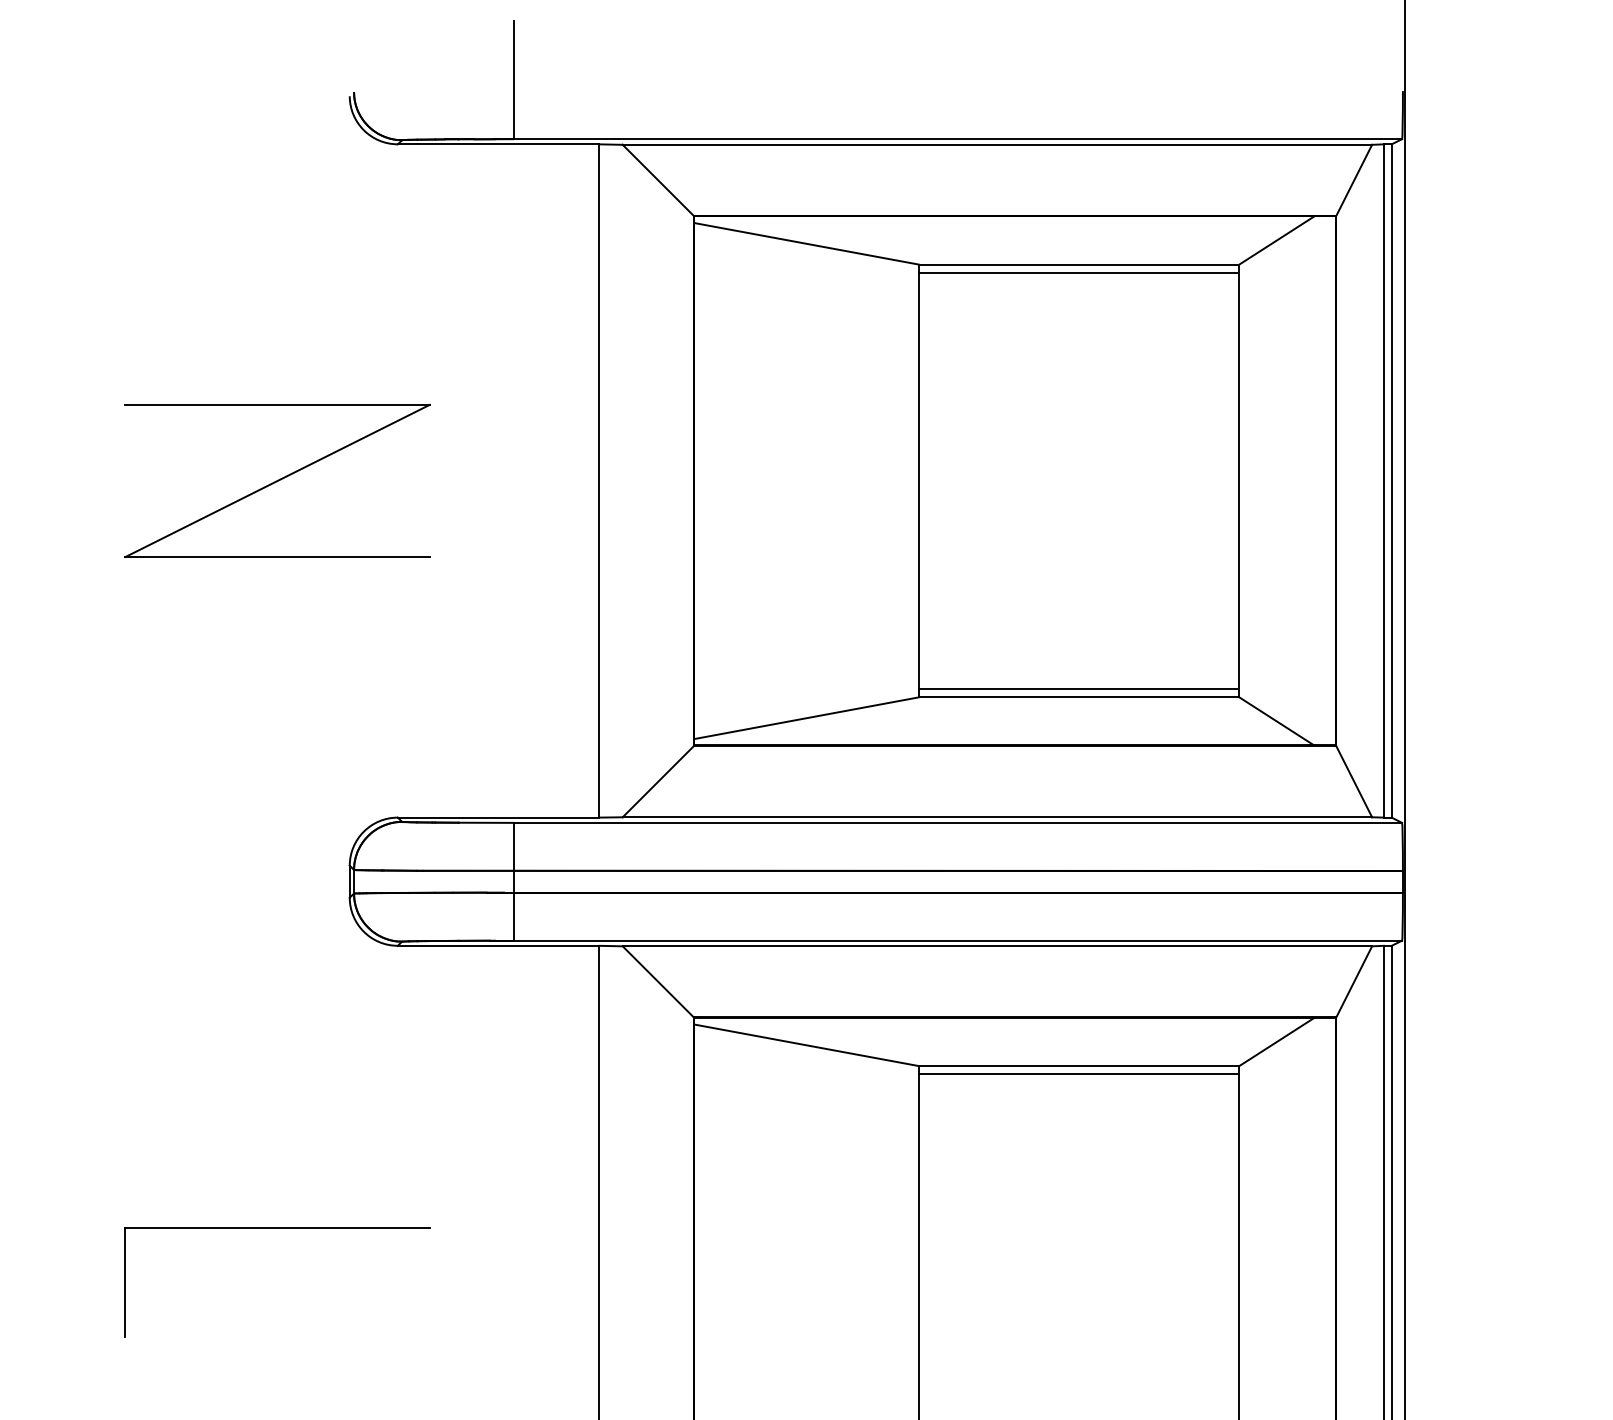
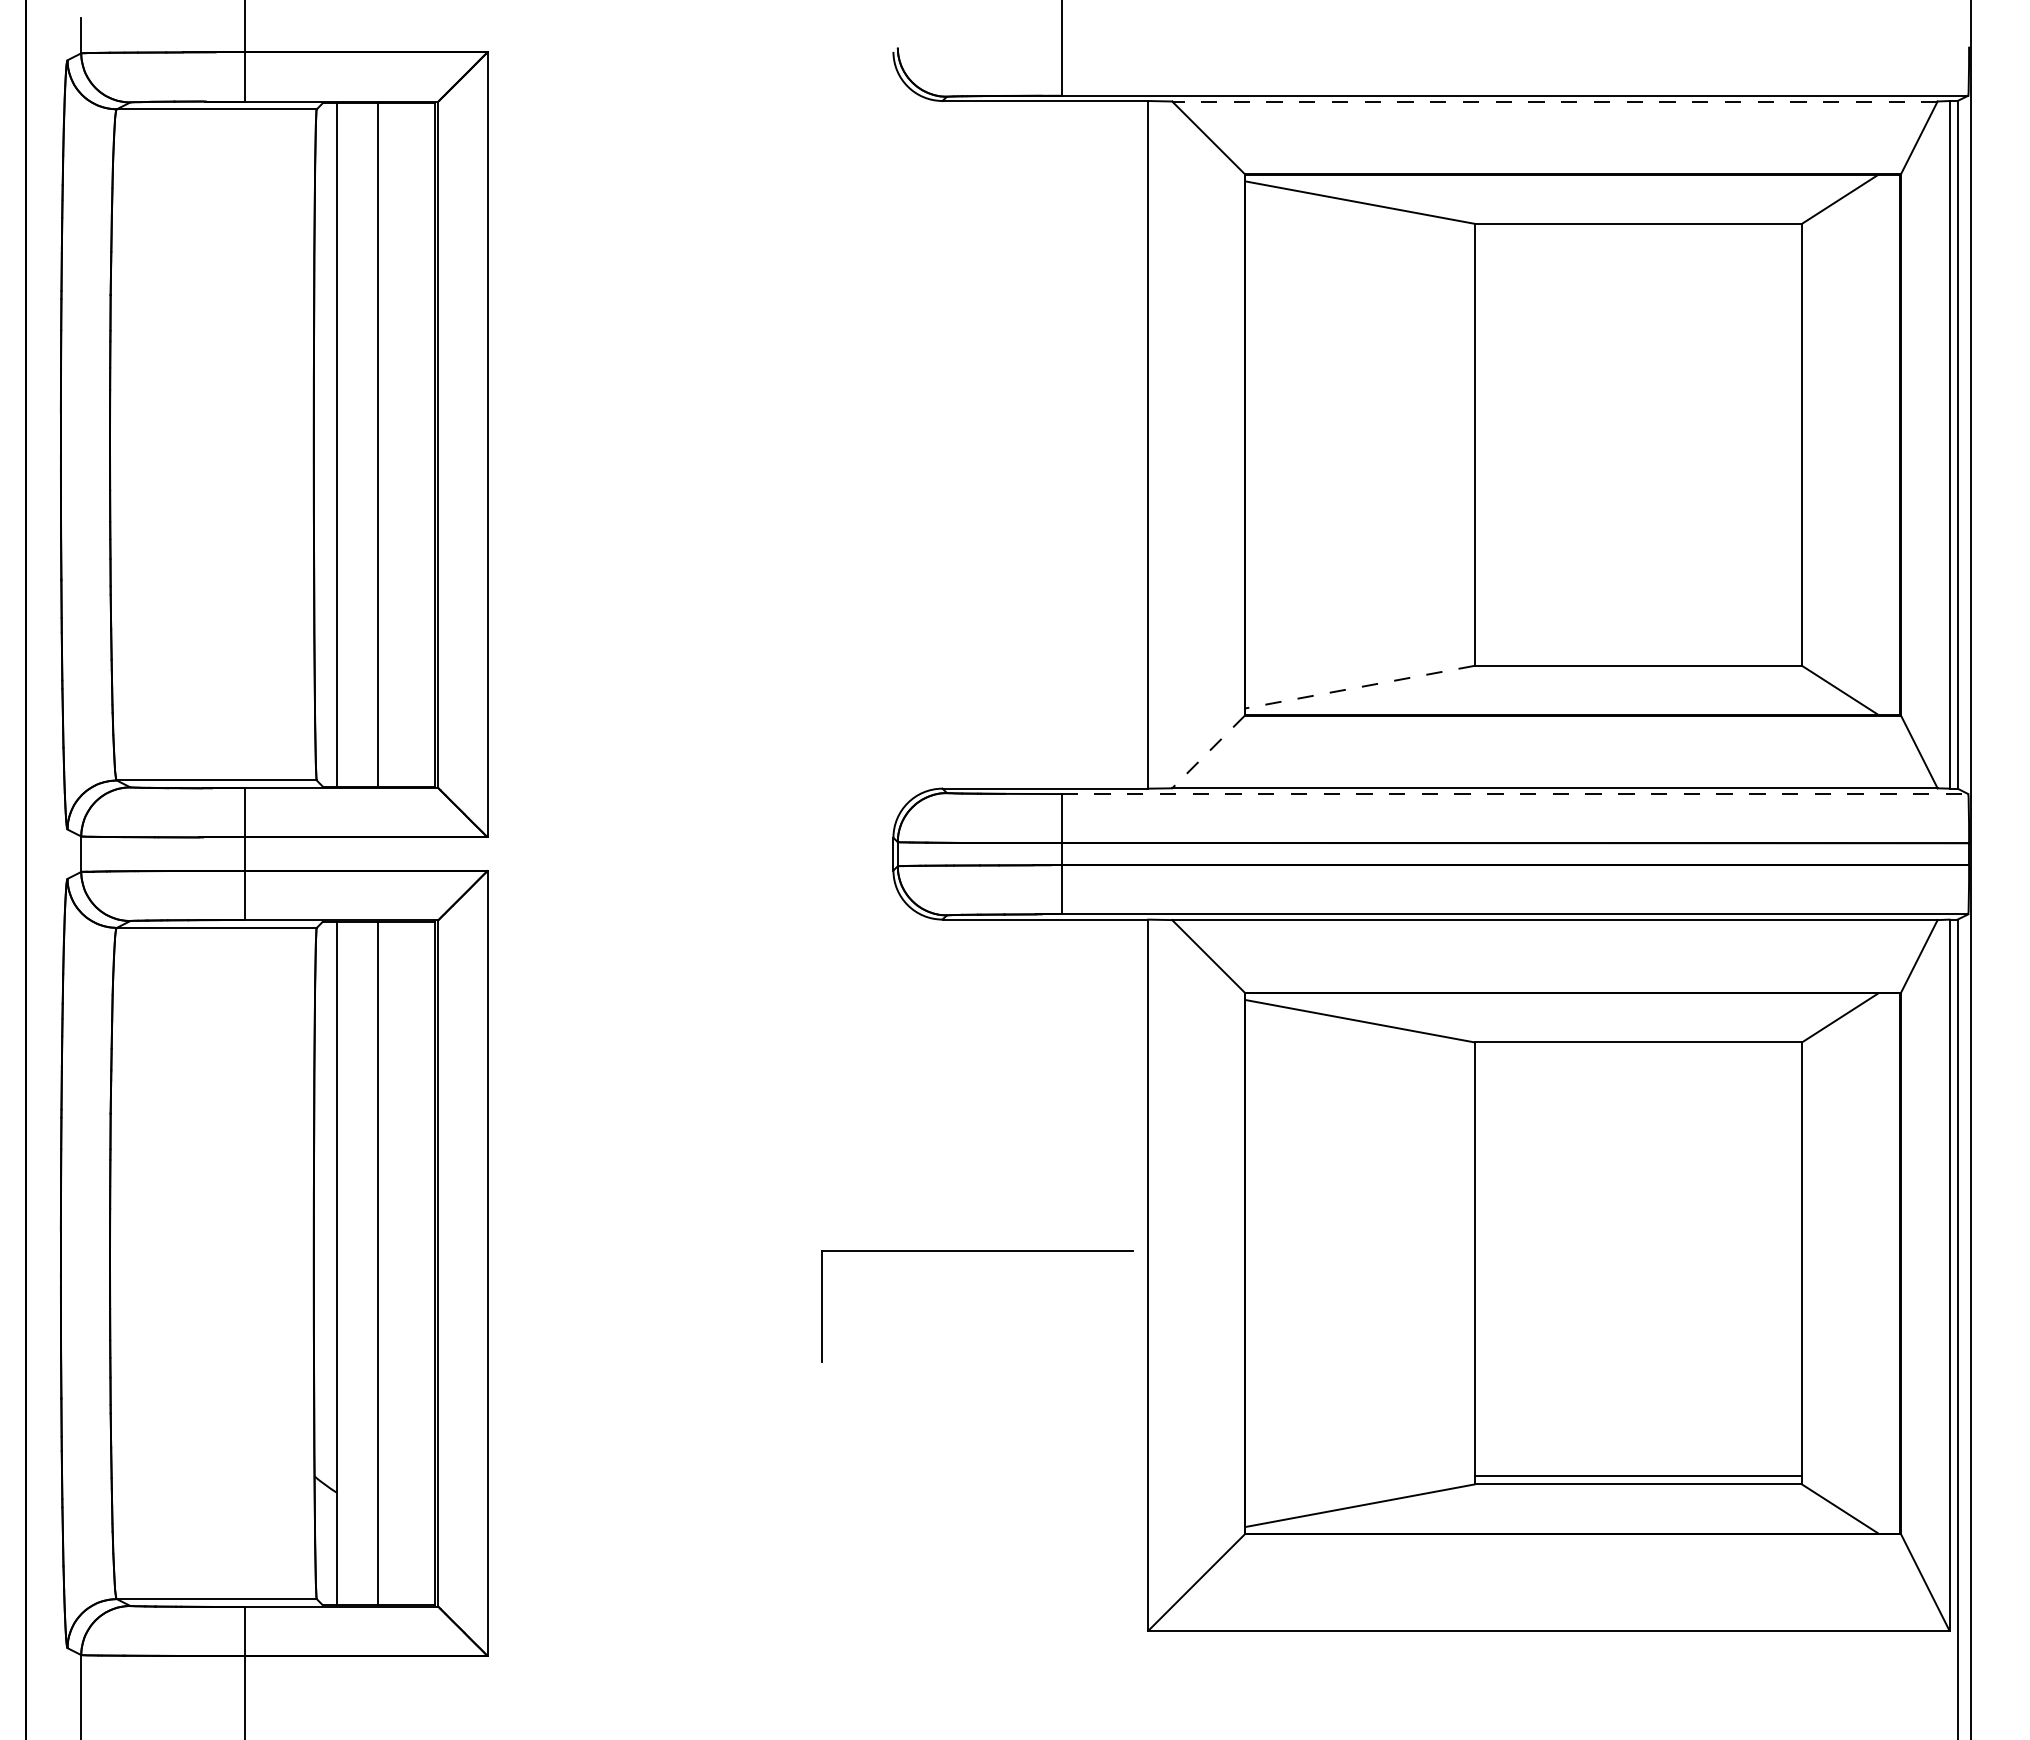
line: (997, 144) -> (1554, 101), solid -> dashed
line: (1079, 273) -> (1638, 232), removed
part: (277, 480) -> (819, 444), removed
line: (1079, 689) -> (1638, 657), removed
line: (807, 718) -> (1360, 687), solid -> dashed
line: (658, 782) -> (1208, 752), solid -> dashed
line: (958, 823) -> (1515, 794), solid -> dashed
line: (1079, 1073) -> (1638, 1050), removed
part: (277, 1228) -> (977, 1251), moved

